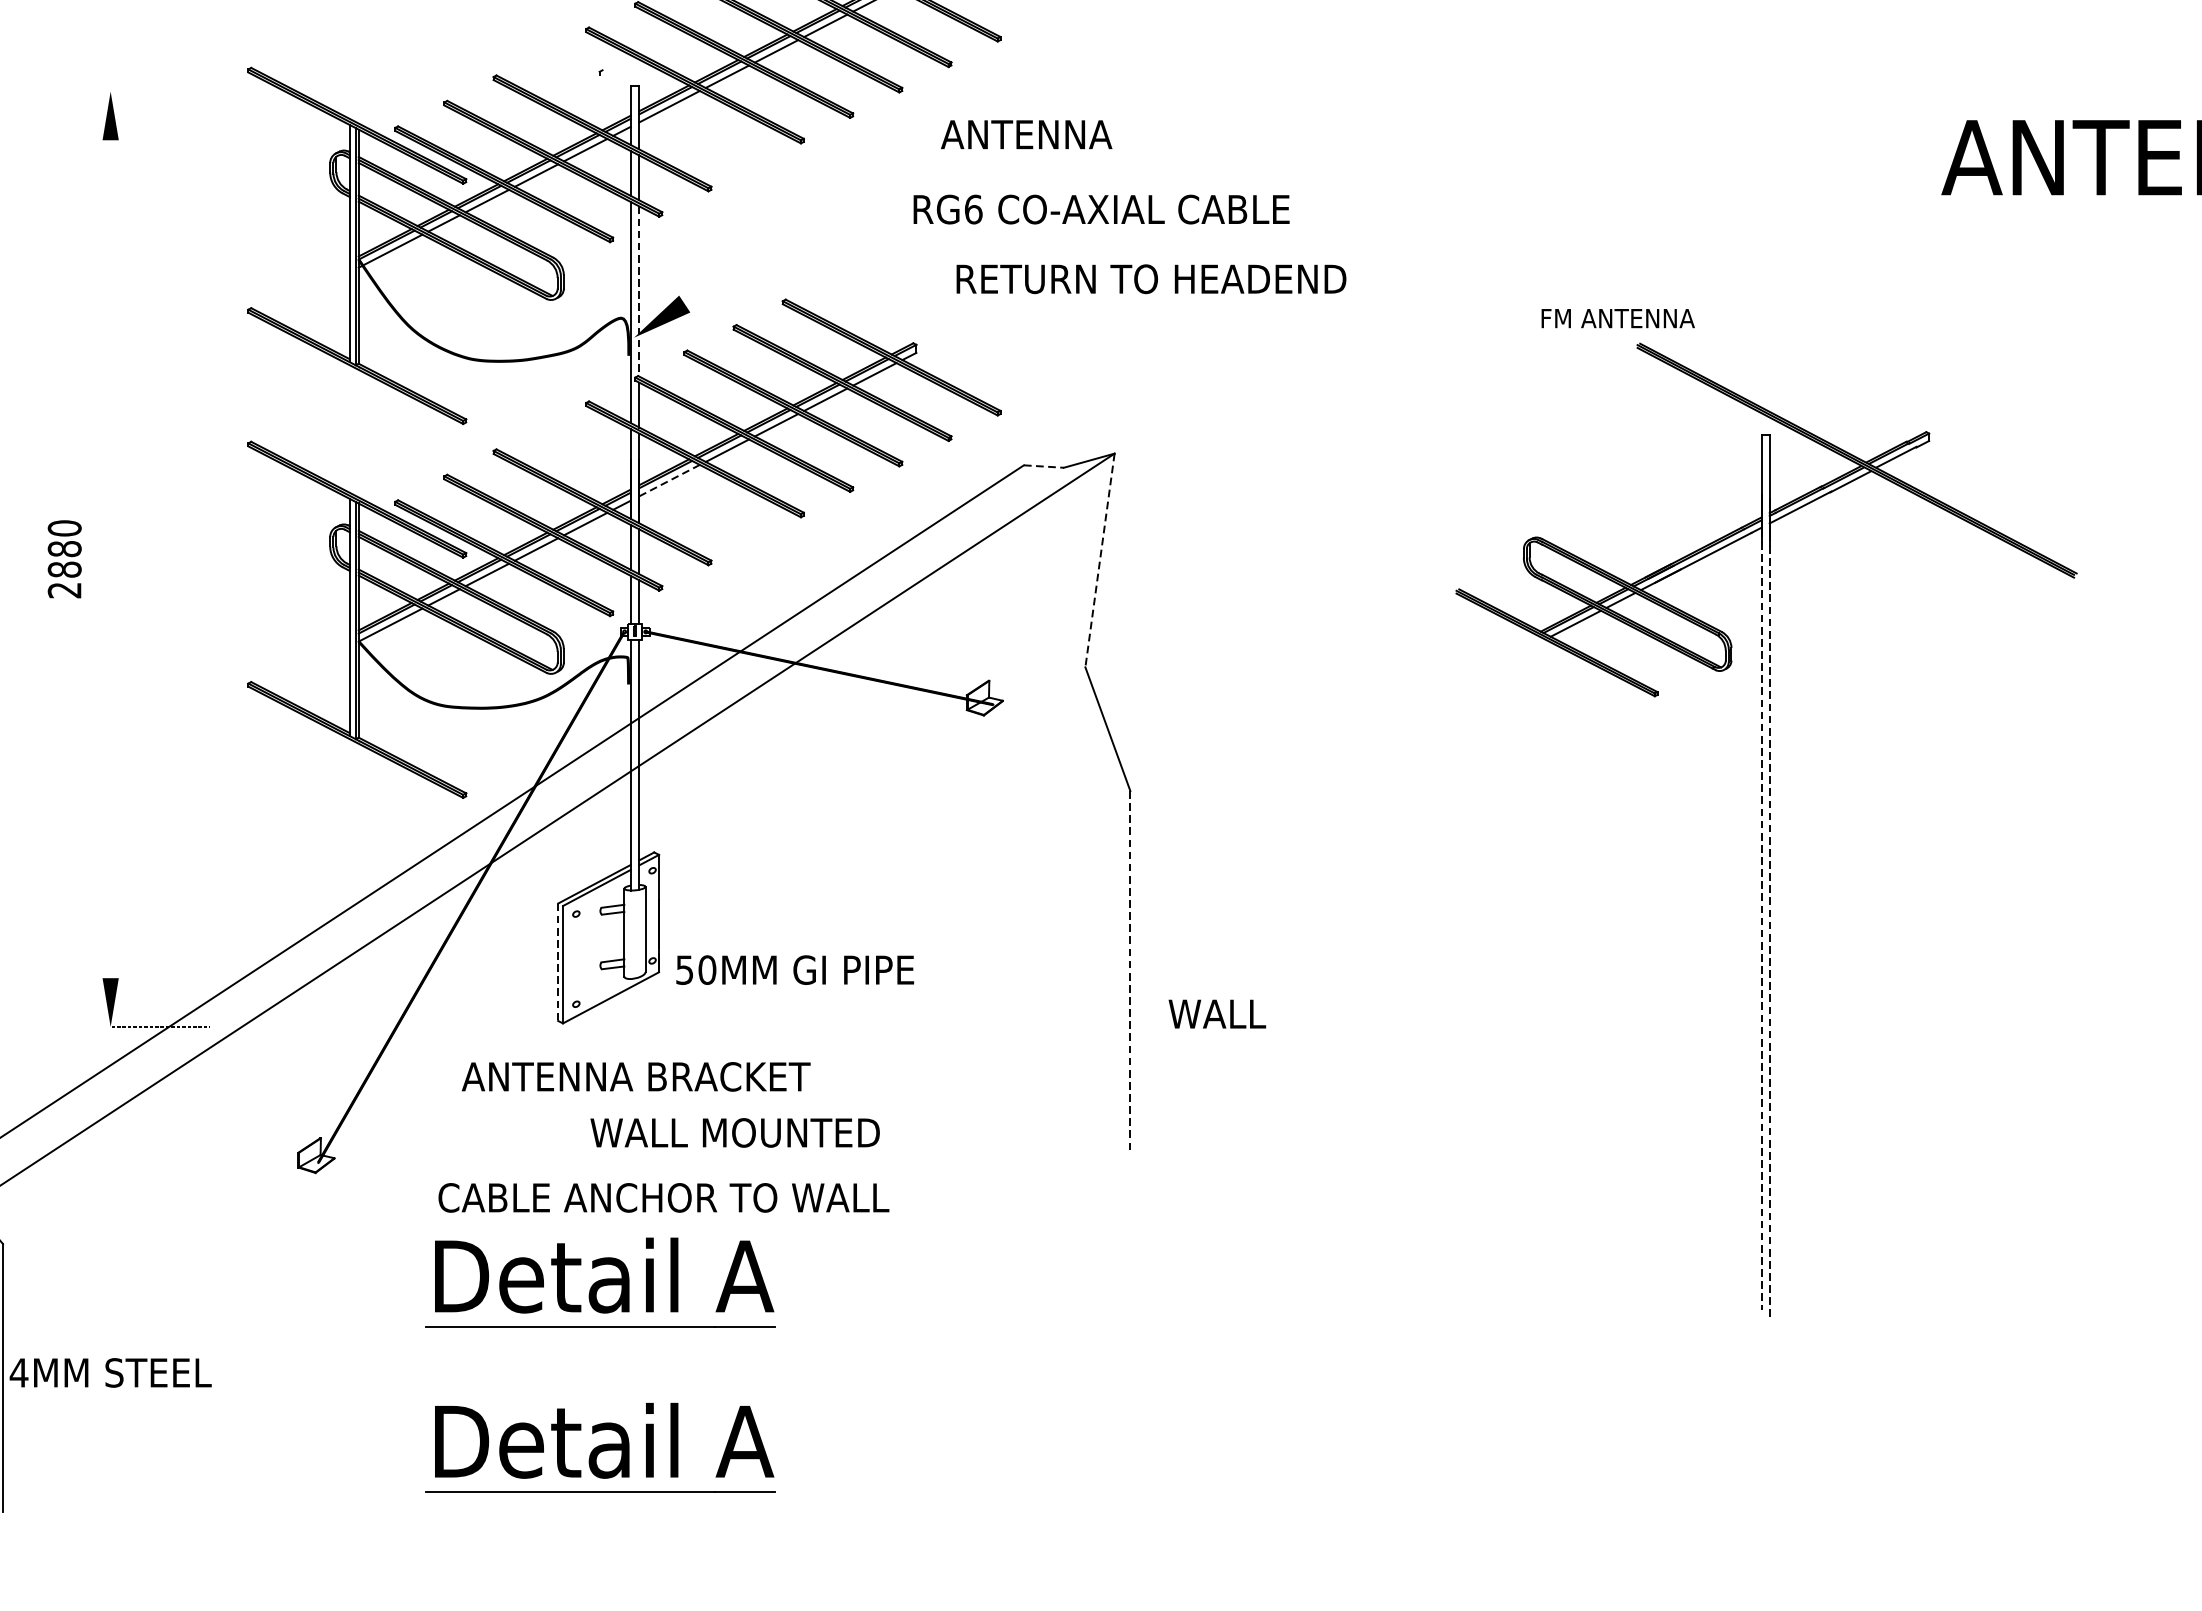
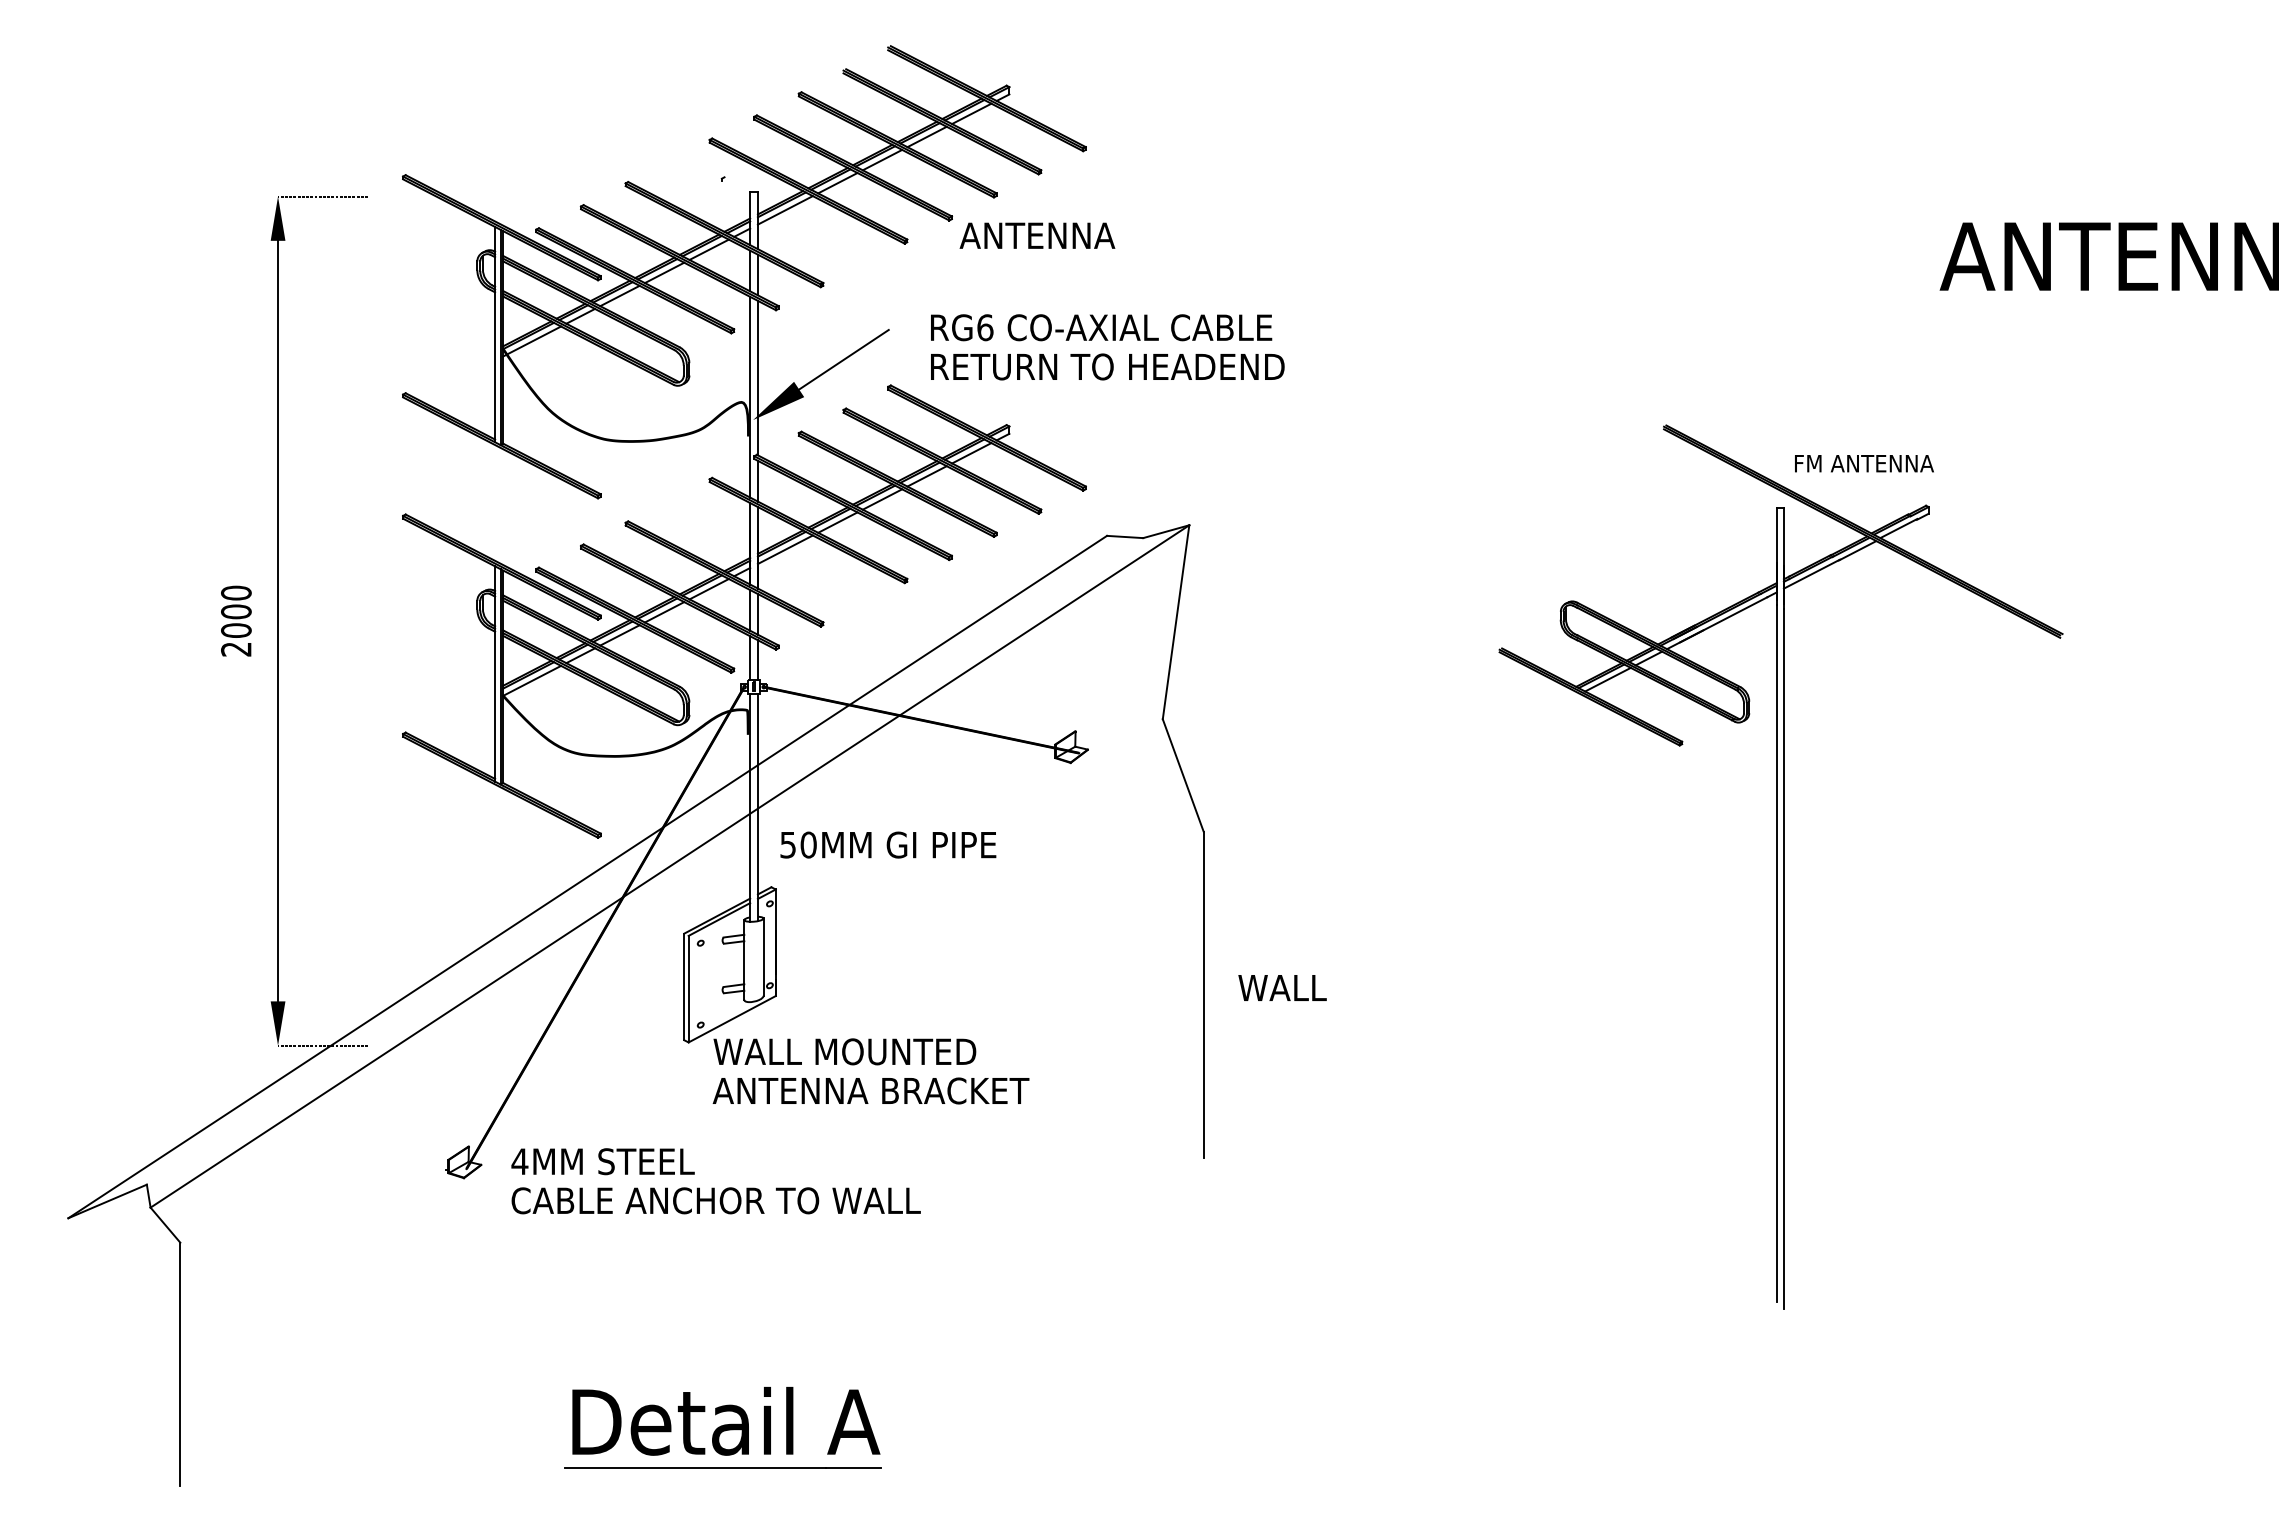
line: (160, 91) -> (323, 196), added
text: (1026, 134) -> (1037, 235), moved
text: (1101, 209) -> (1101, 327), moved
line: (733, 271) -> (843, 359), added
text: (1151, 278) -> (1107, 366), moved
line: (638, 291) -> (757, 378), dashed -> solid
text: (1618, 318) -> (1864, 463), moved
line: (1044, 467) -> (1125, 537), dashed -> solid
line: (669, 480) -> (785, 549), dashed -> solid
text: (64, 558) -> (236, 620), 2880 -> 2000
line: (111, 558) -> (278, 620), added
line: (1100, 560) -> (1176, 622), dashed -> solid
line: (1761, 926) -> (1776, 954), dashed -> solid
line: (1769, 932) -> (1783, 959), dashed -> solid
line: (558, 962) -> (684, 987), dashed -> solid
text: (795, 969) -> (888, 844), moved
line: (1130, 971) -> (1203, 995), dashed -> solid
text: (1217, 1013) -> (1282, 987), moved
text: (635, 1076) -> (870, 1090), moved
text: (734, 1132) -> (844, 1051), moved
text: (663, 1197) -> (715, 1200), moved
part: (600, 1282) -> (722, 1277), removed
text: (110, 1372) -> (602, 1161), moved

